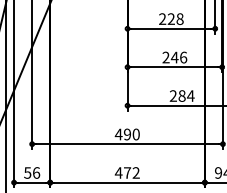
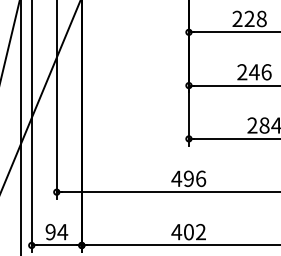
text: (135, 134) -> (199, 178), 490 -> 496
text: (31, 172) -> (55, 231), 56 -> 94
text: (127, 172) -> (188, 231), 472 -> 402

